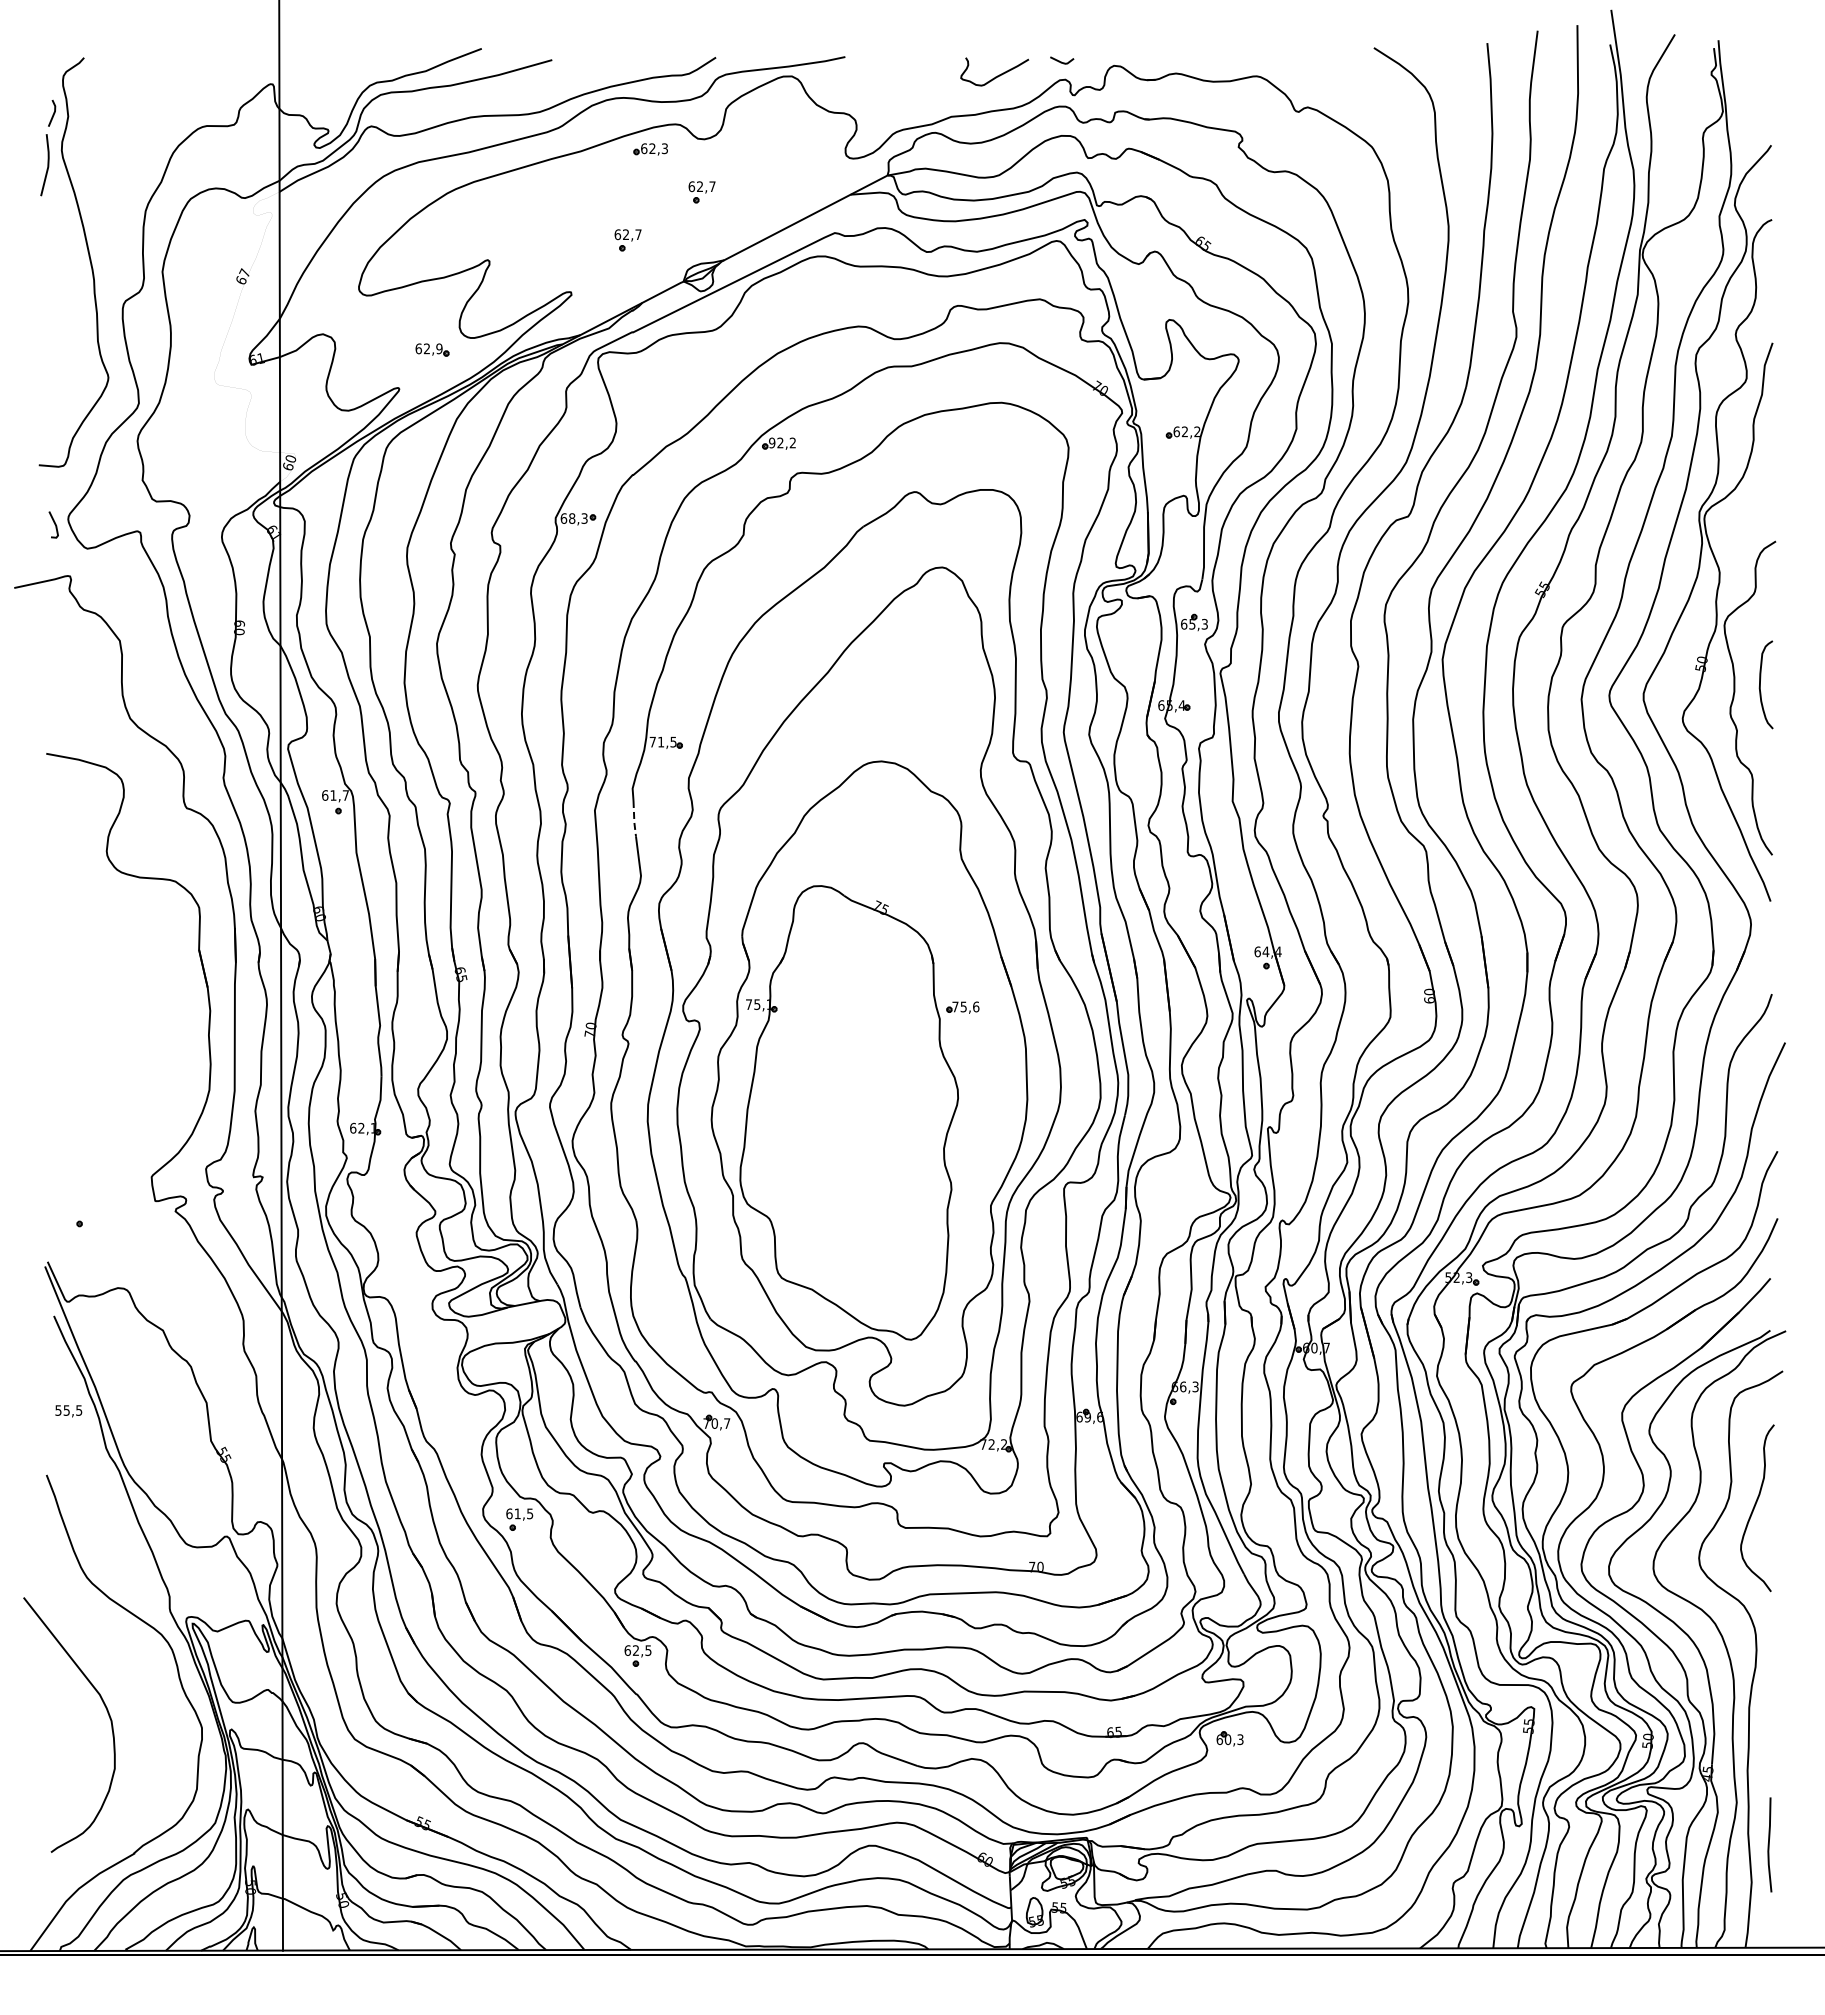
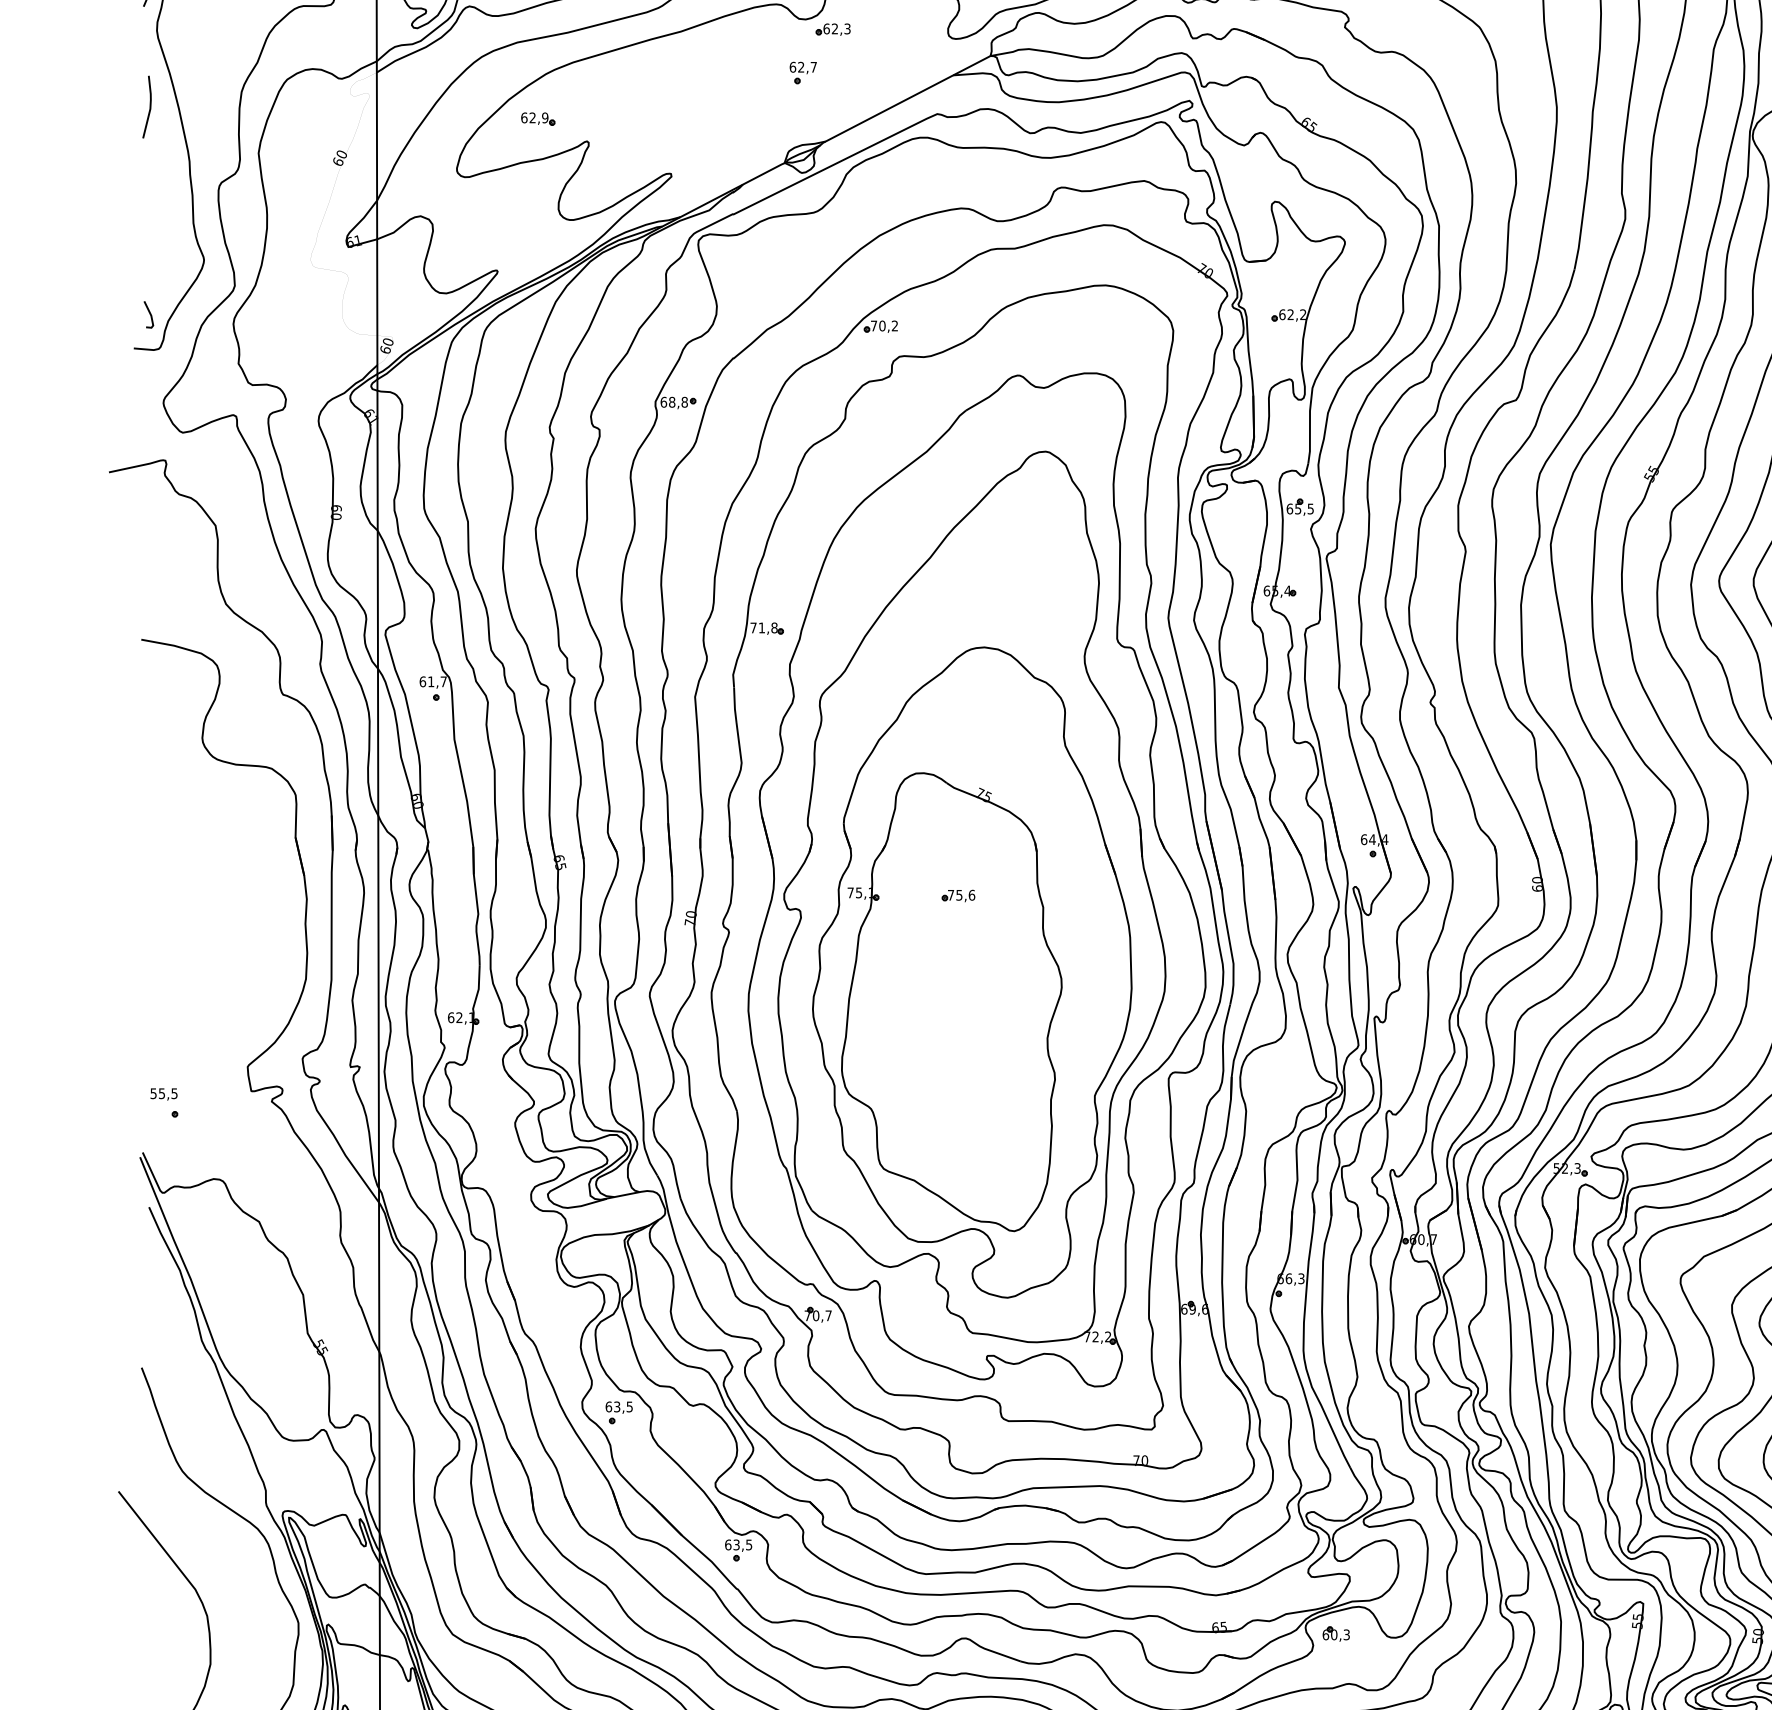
part: (650, 149) -> (832, 29), moved
line: (47, 165) -> (149, 107), moved
part: (627, 240) -> (728, 121), removed
text: (244, 272) -> (341, 153), 67 -> 60
part: (432, 349) -> (538, 118), moved
text: (776, 442) -> (878, 325), 92,2 -> 70,2
text: (584, 518) -> (684, 402), 68,3 -> 68,8
line: (54, 524) -> (149, 314), moved
text: (1204, 623) -> (1310, 508), 65,3 -> 65,5
text: (673, 741) -> (774, 627), 71,5 -> 71,8
line: (634, 819) -> (735, 706), dashed -> solid
part: (962, 1007) -> (958, 895), moved
text: (68, 1411) -> (163, 1094), moved
text: (517, 1513) -> (616, 1406), 61,5 -> 63,5
text: (636, 1650) -> (737, 1544), 62,5 -> 63,5

